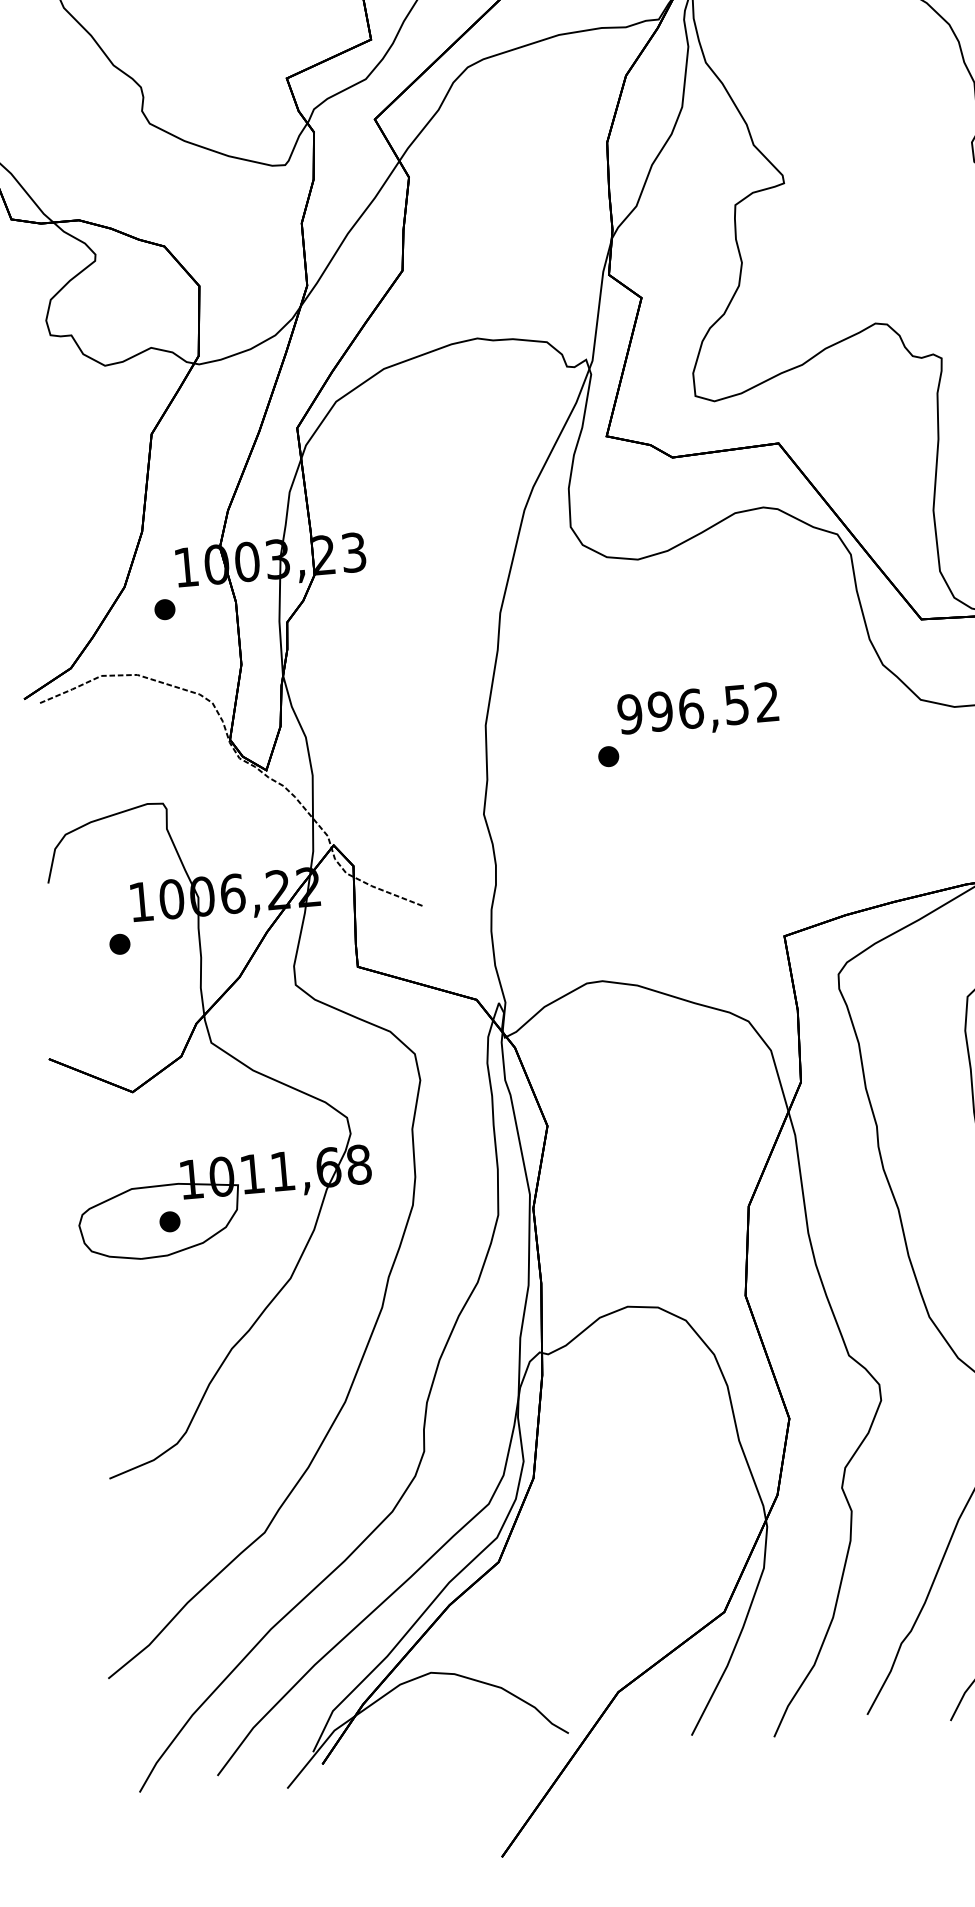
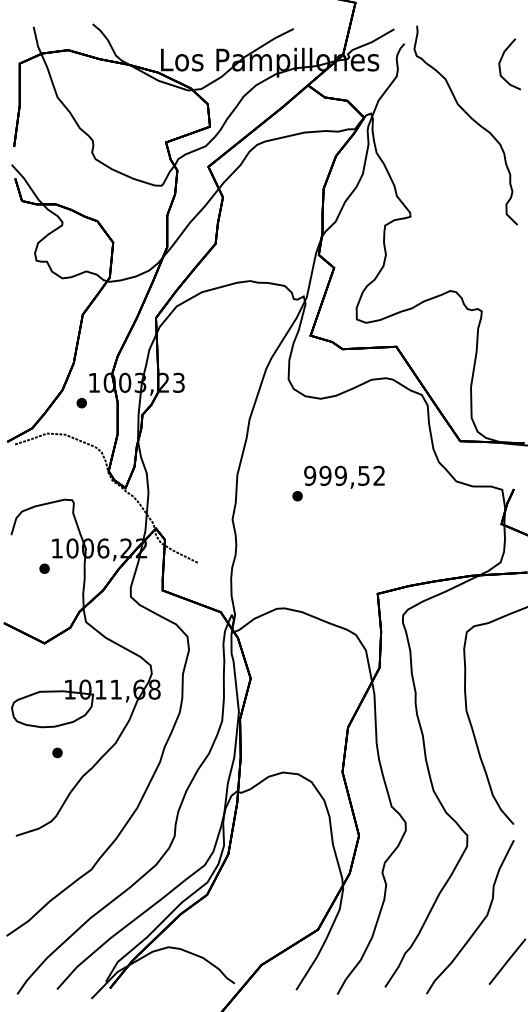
text: (690, 708) -> (340, 475), 996,52 -> 999,52
part: (169, 1220) -> (57, 752), moved

